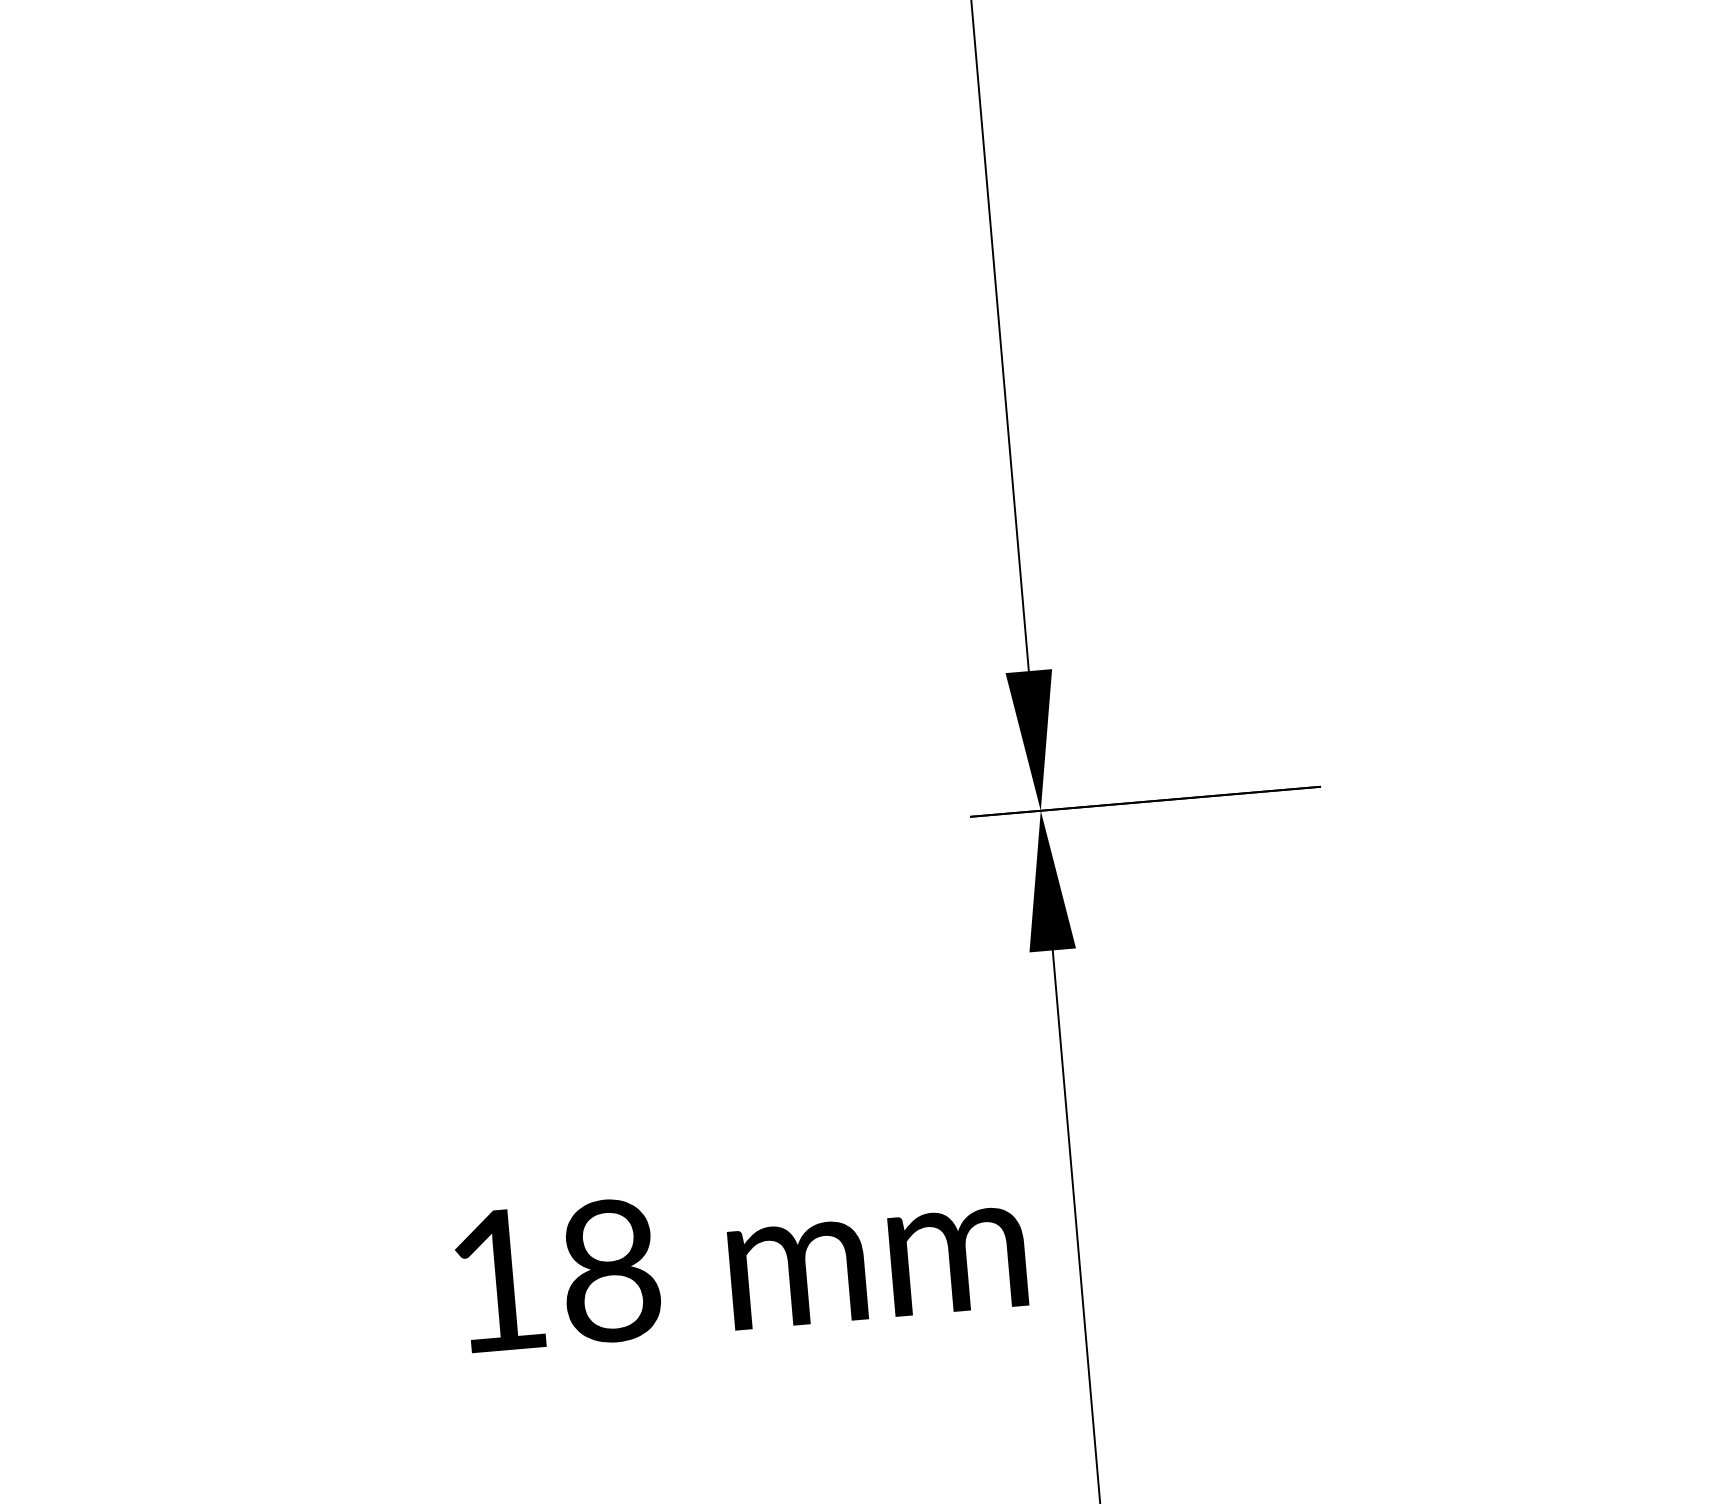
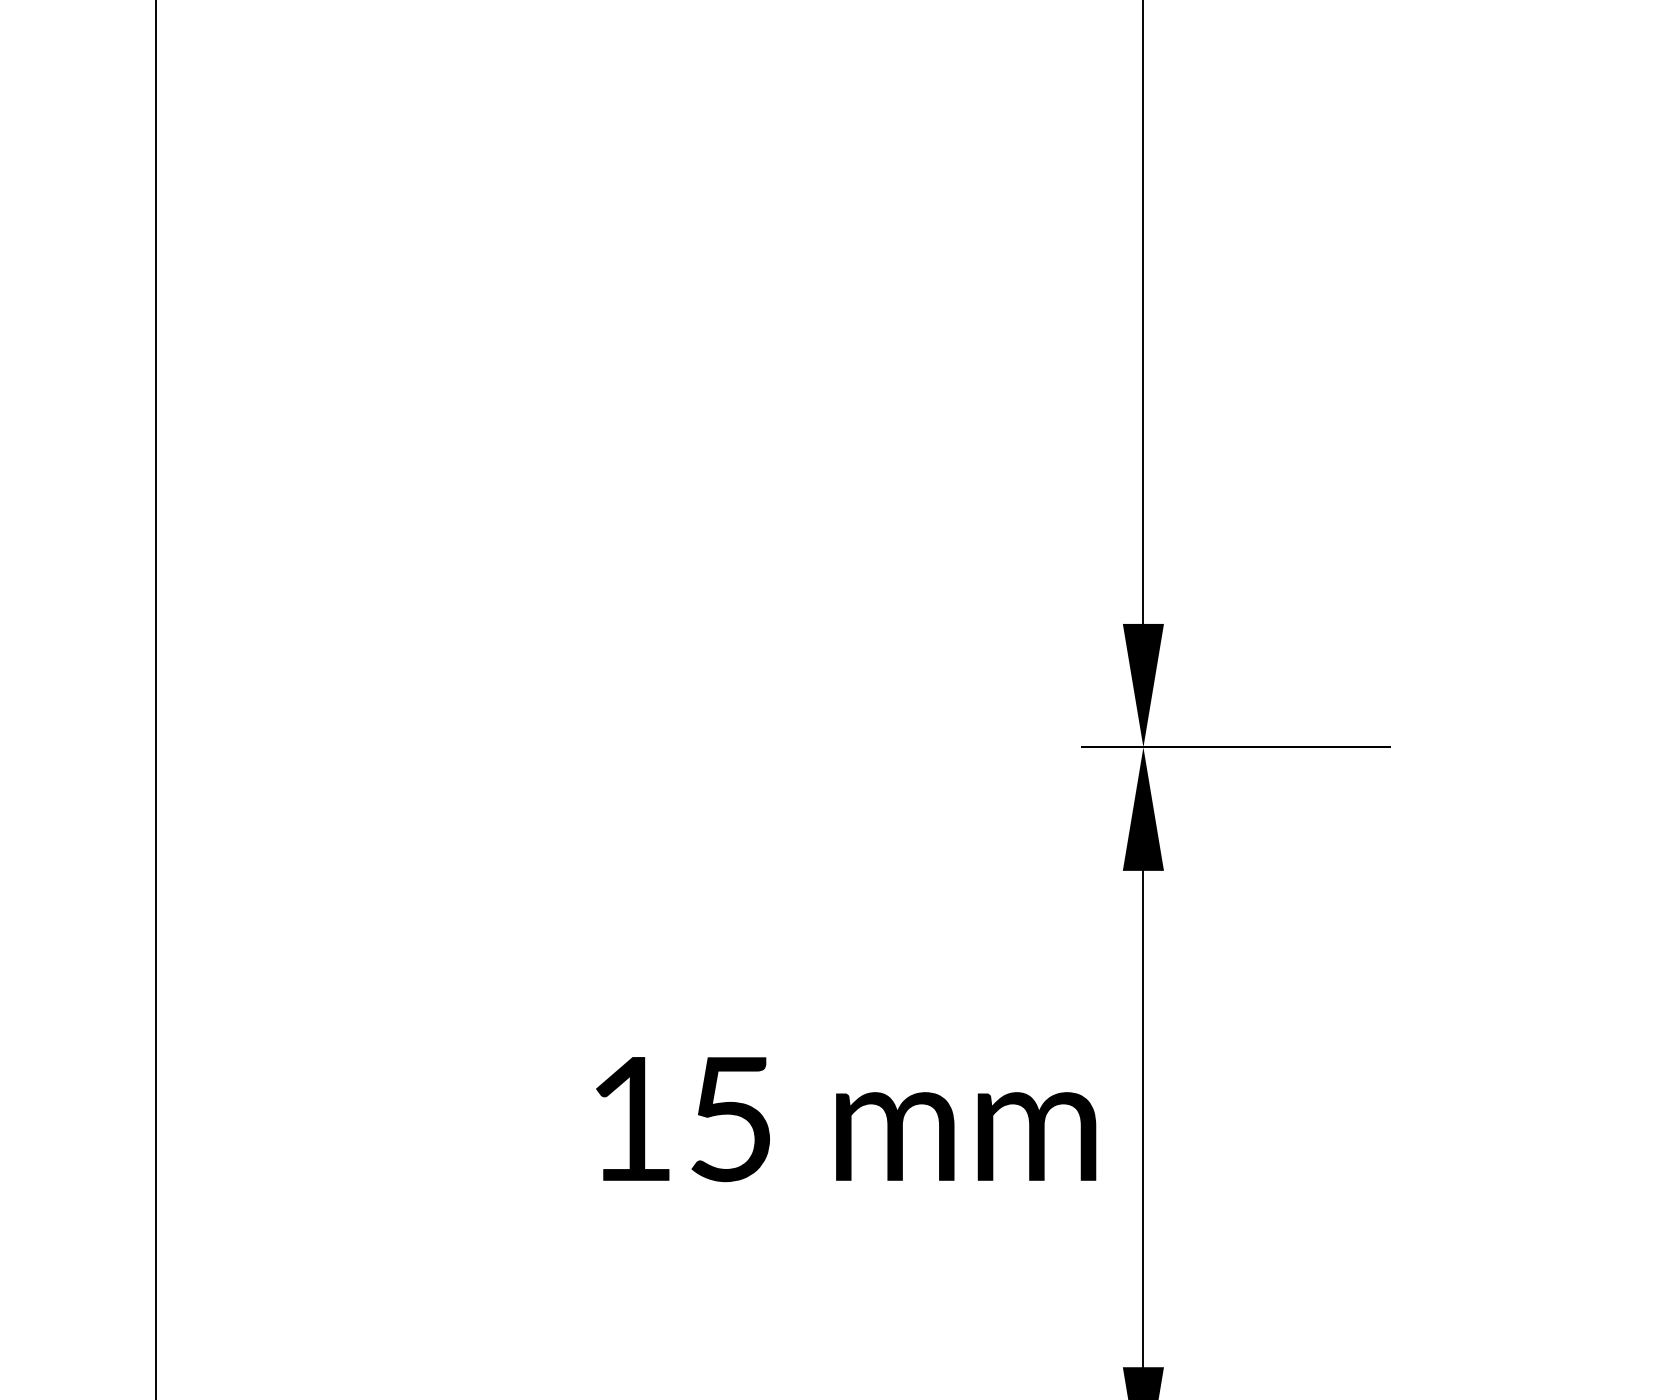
text: (611, 1271) -> (731, 1119), 18 -> 15

